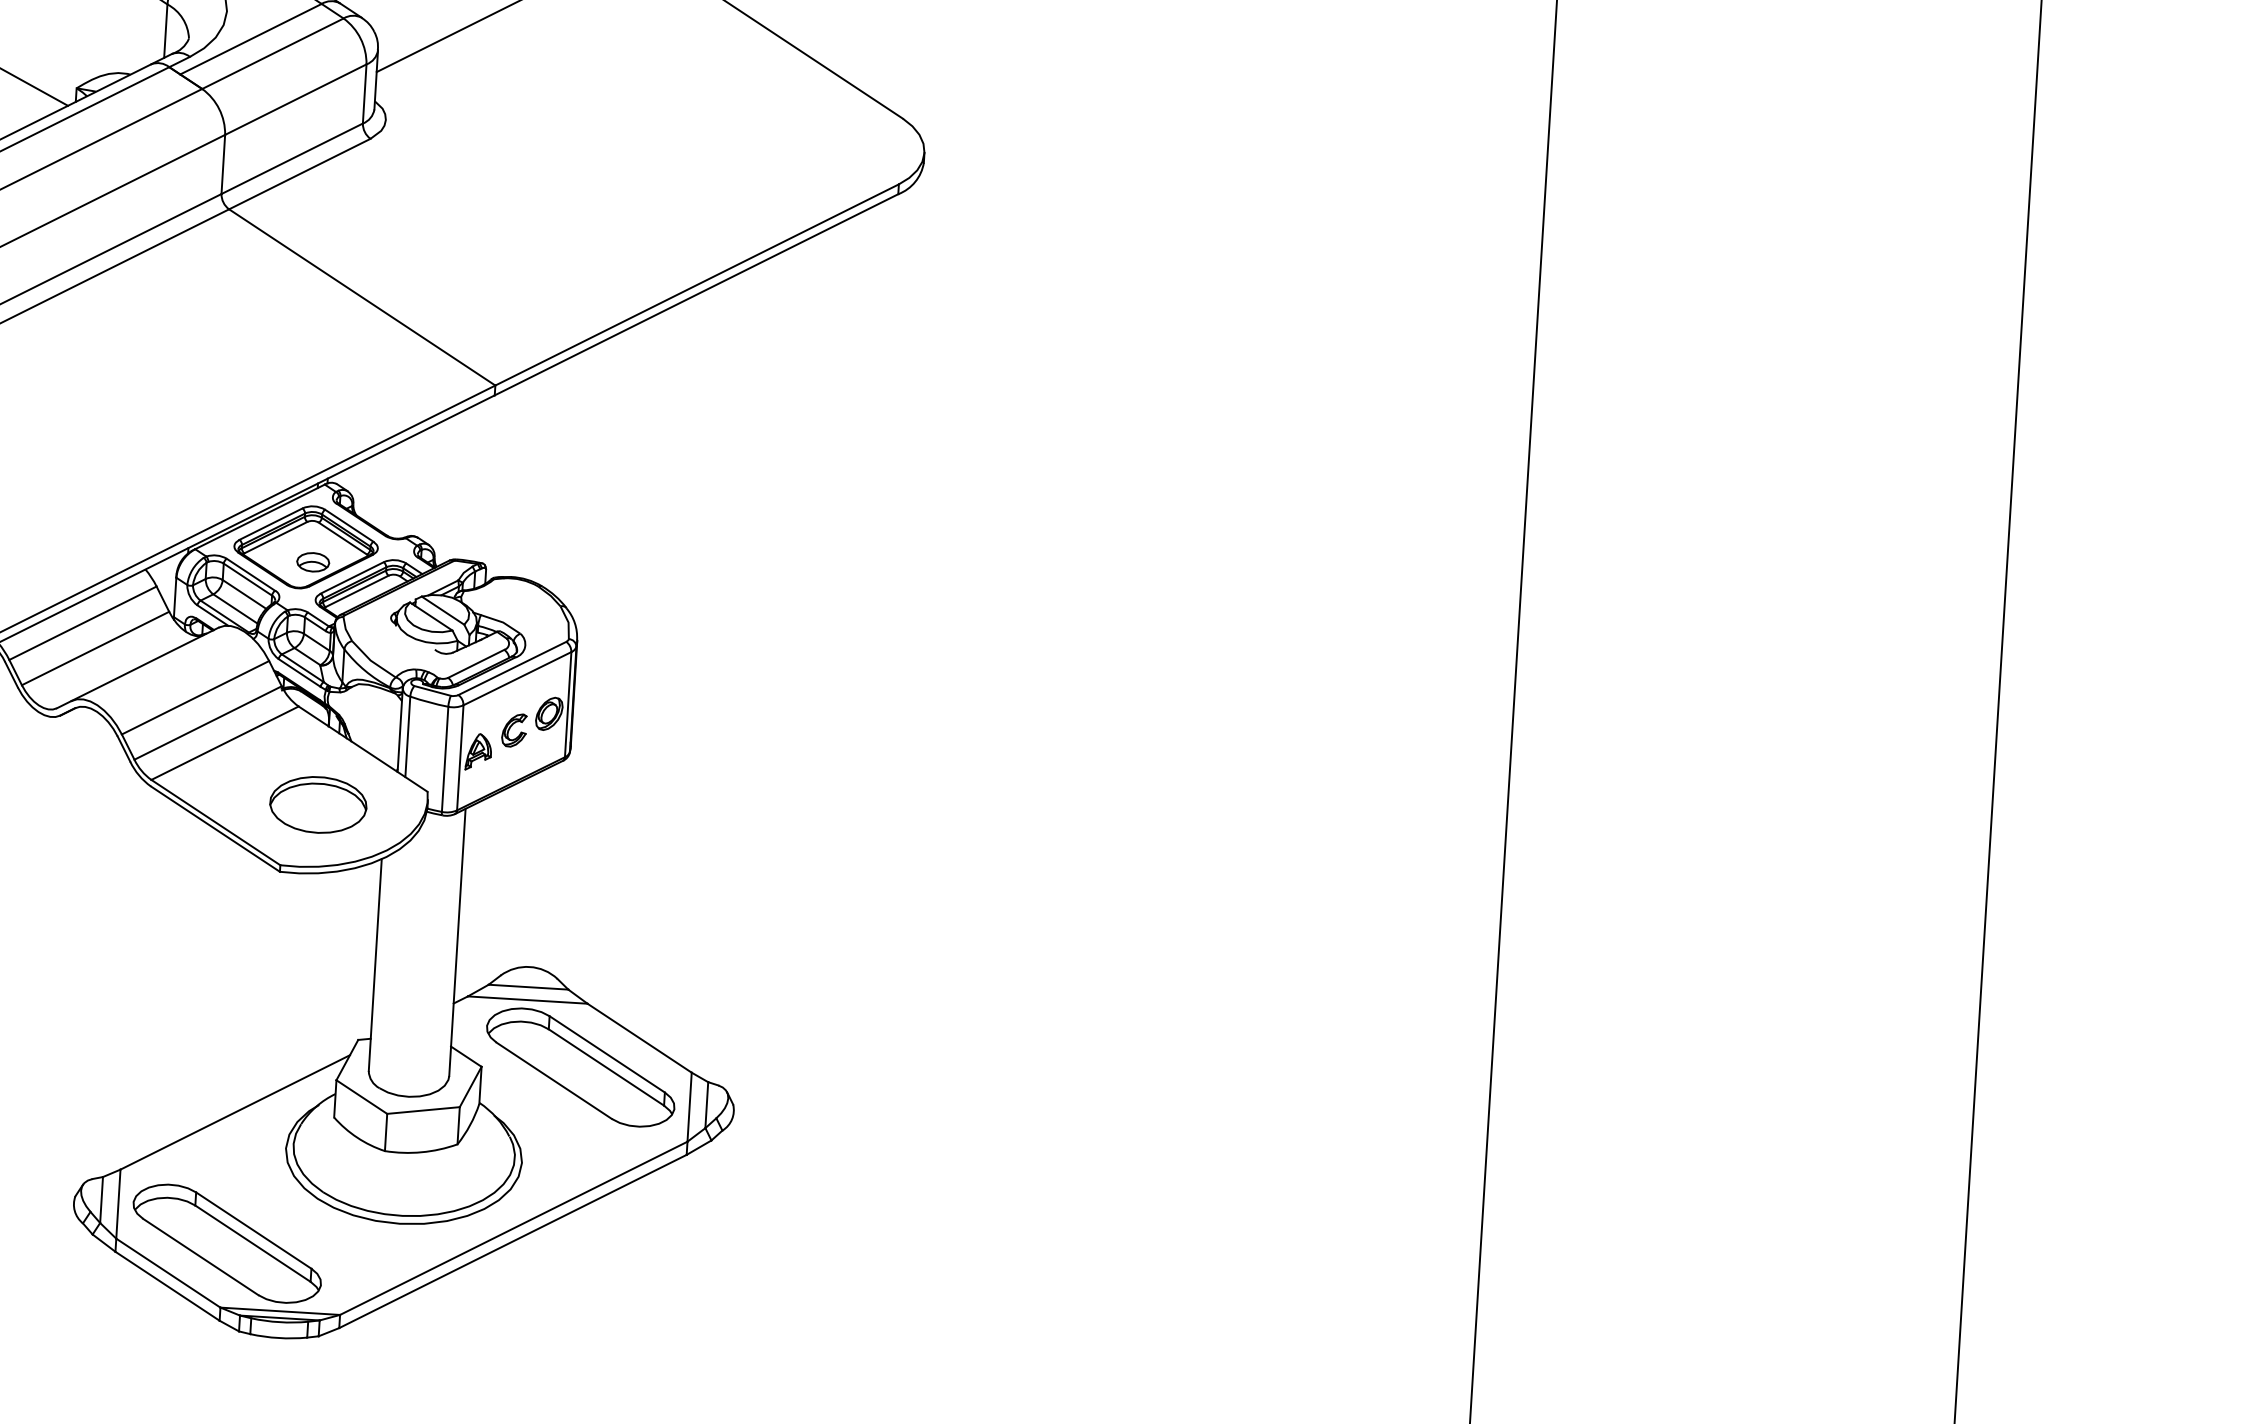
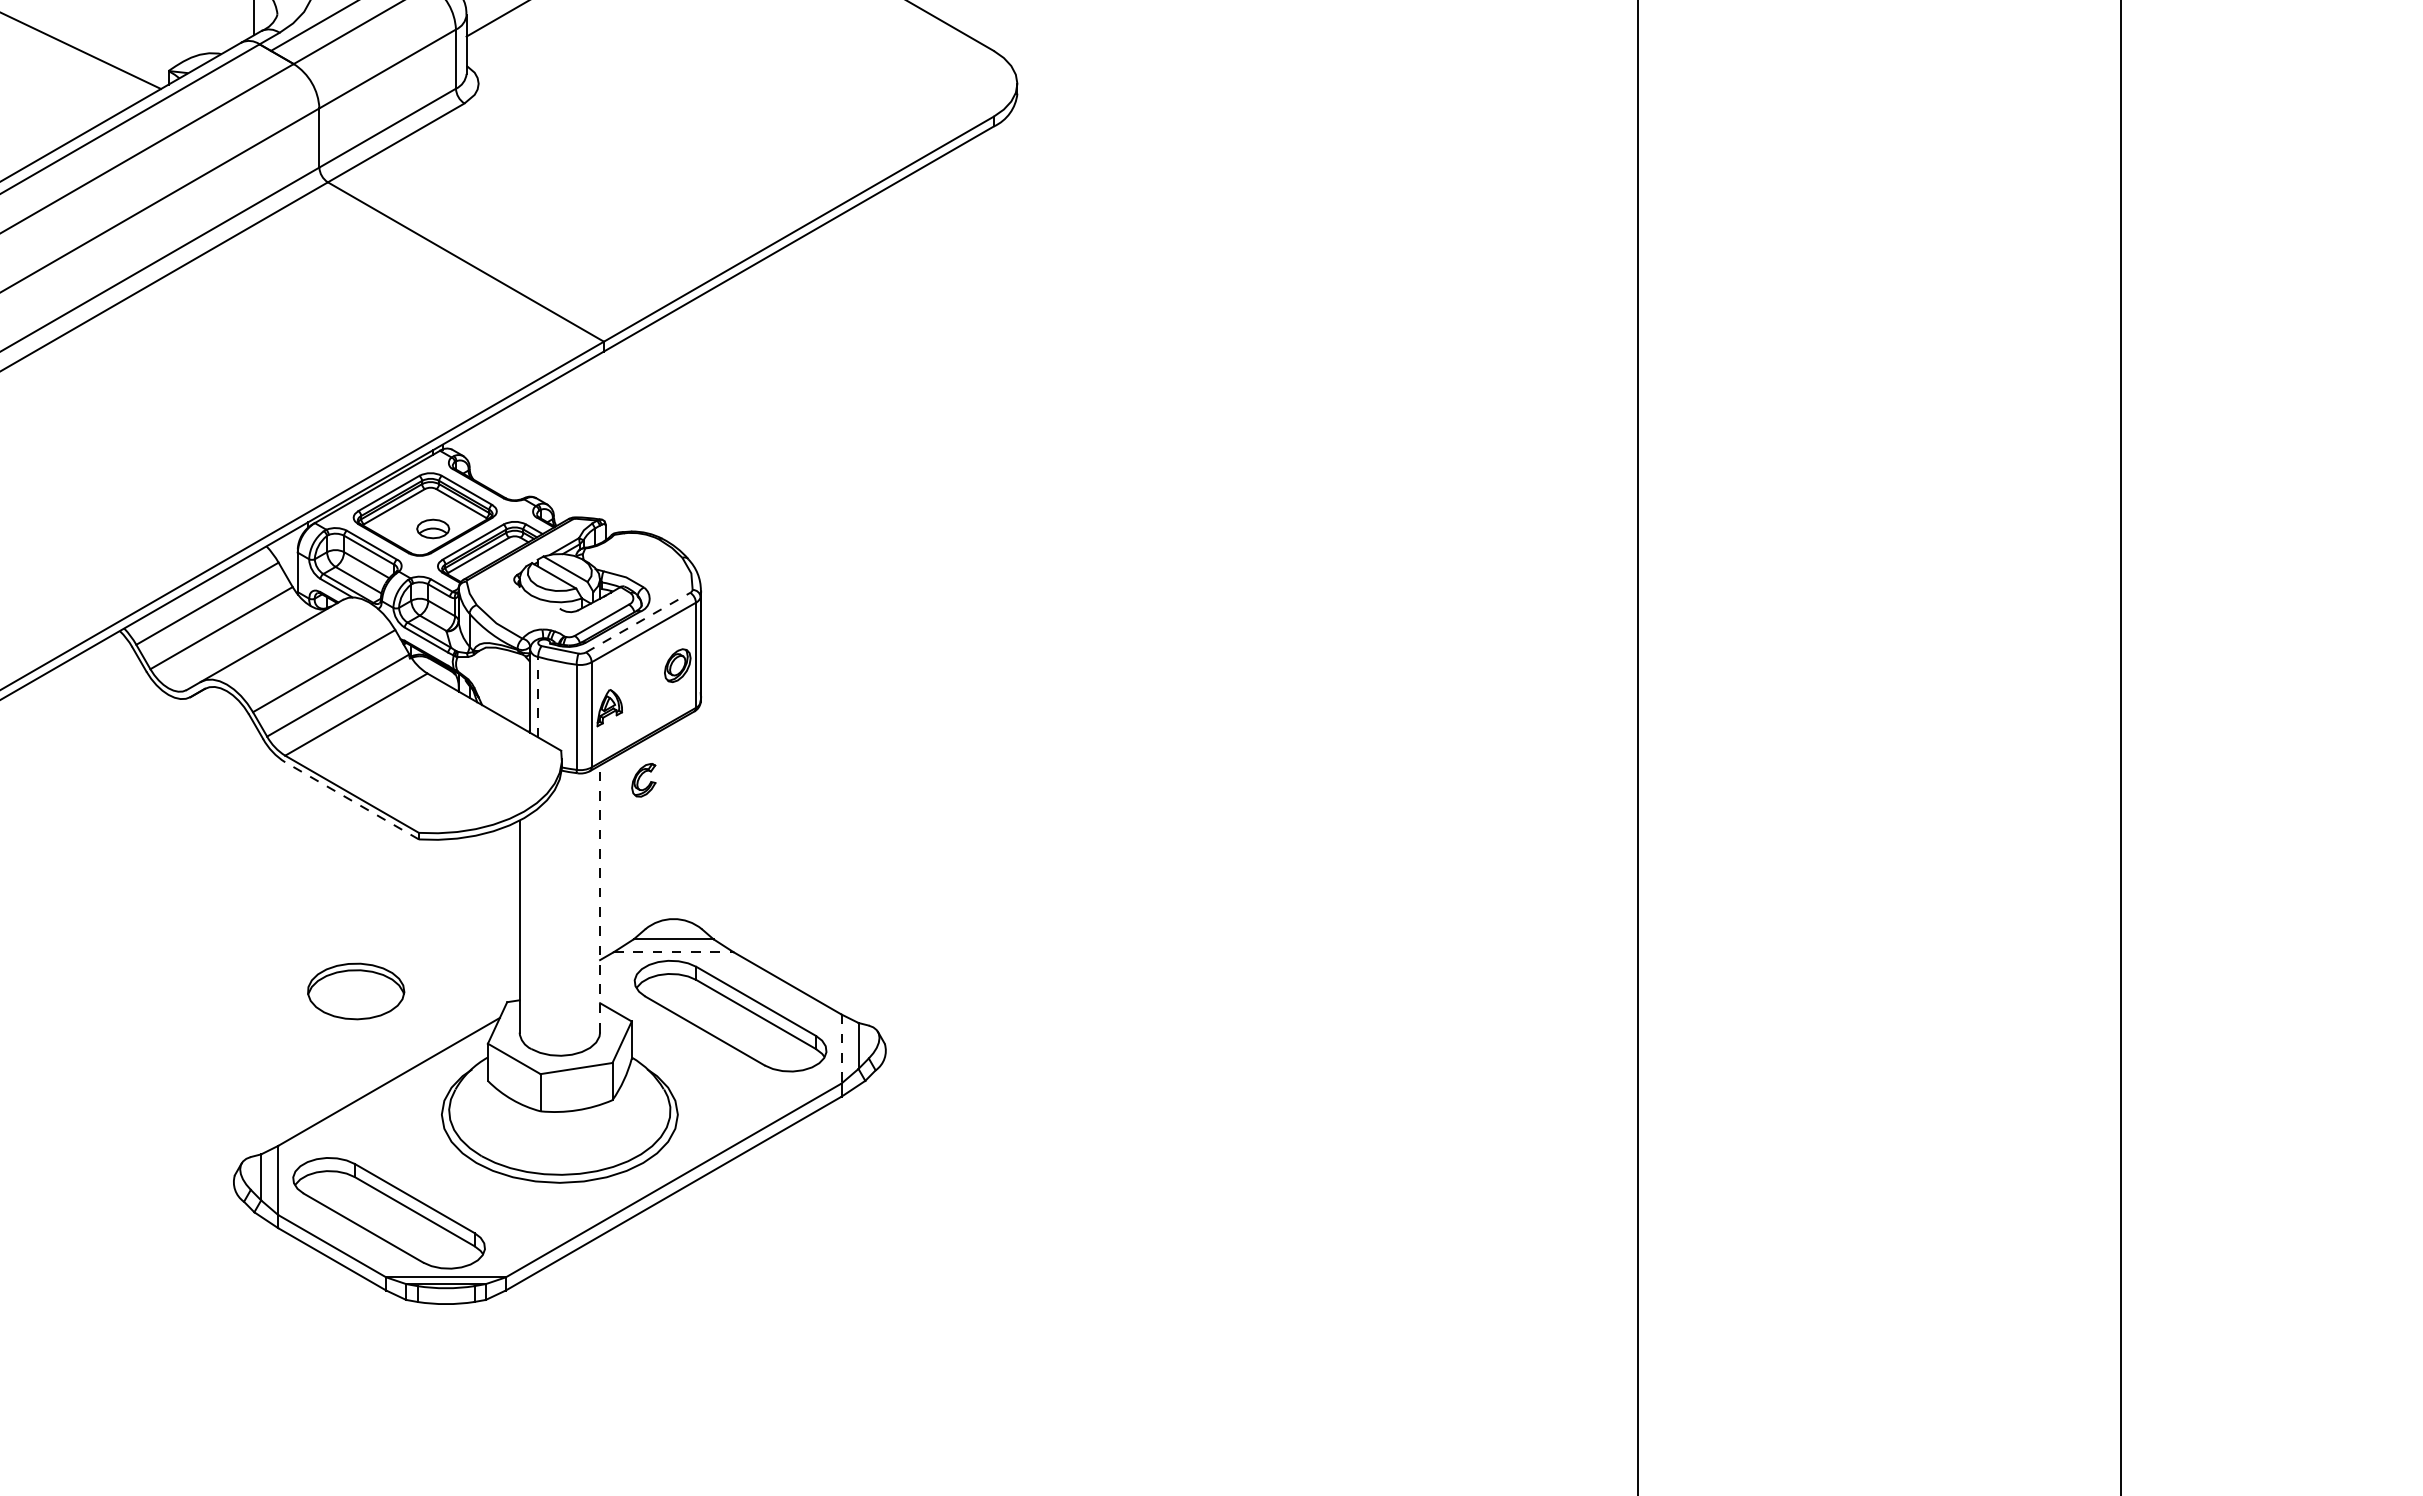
line: (512, 668) -> (638, 622), solid -> dashed
part: (513, 730) -> (643, 780), moved
line: (408, 736) -> (538, 696), solid -> dashed
part: (318, 805) -> (356, 991), moved
line: (214, 828) -> (351, 800), solid -> dashed
line: (457, 941) -> (600, 898), solid -> dashed
line: (527, 1000) -> (673, 952), solid -> dashed
line: (689, 1107) -> (841, 1049), solid -> dashed

